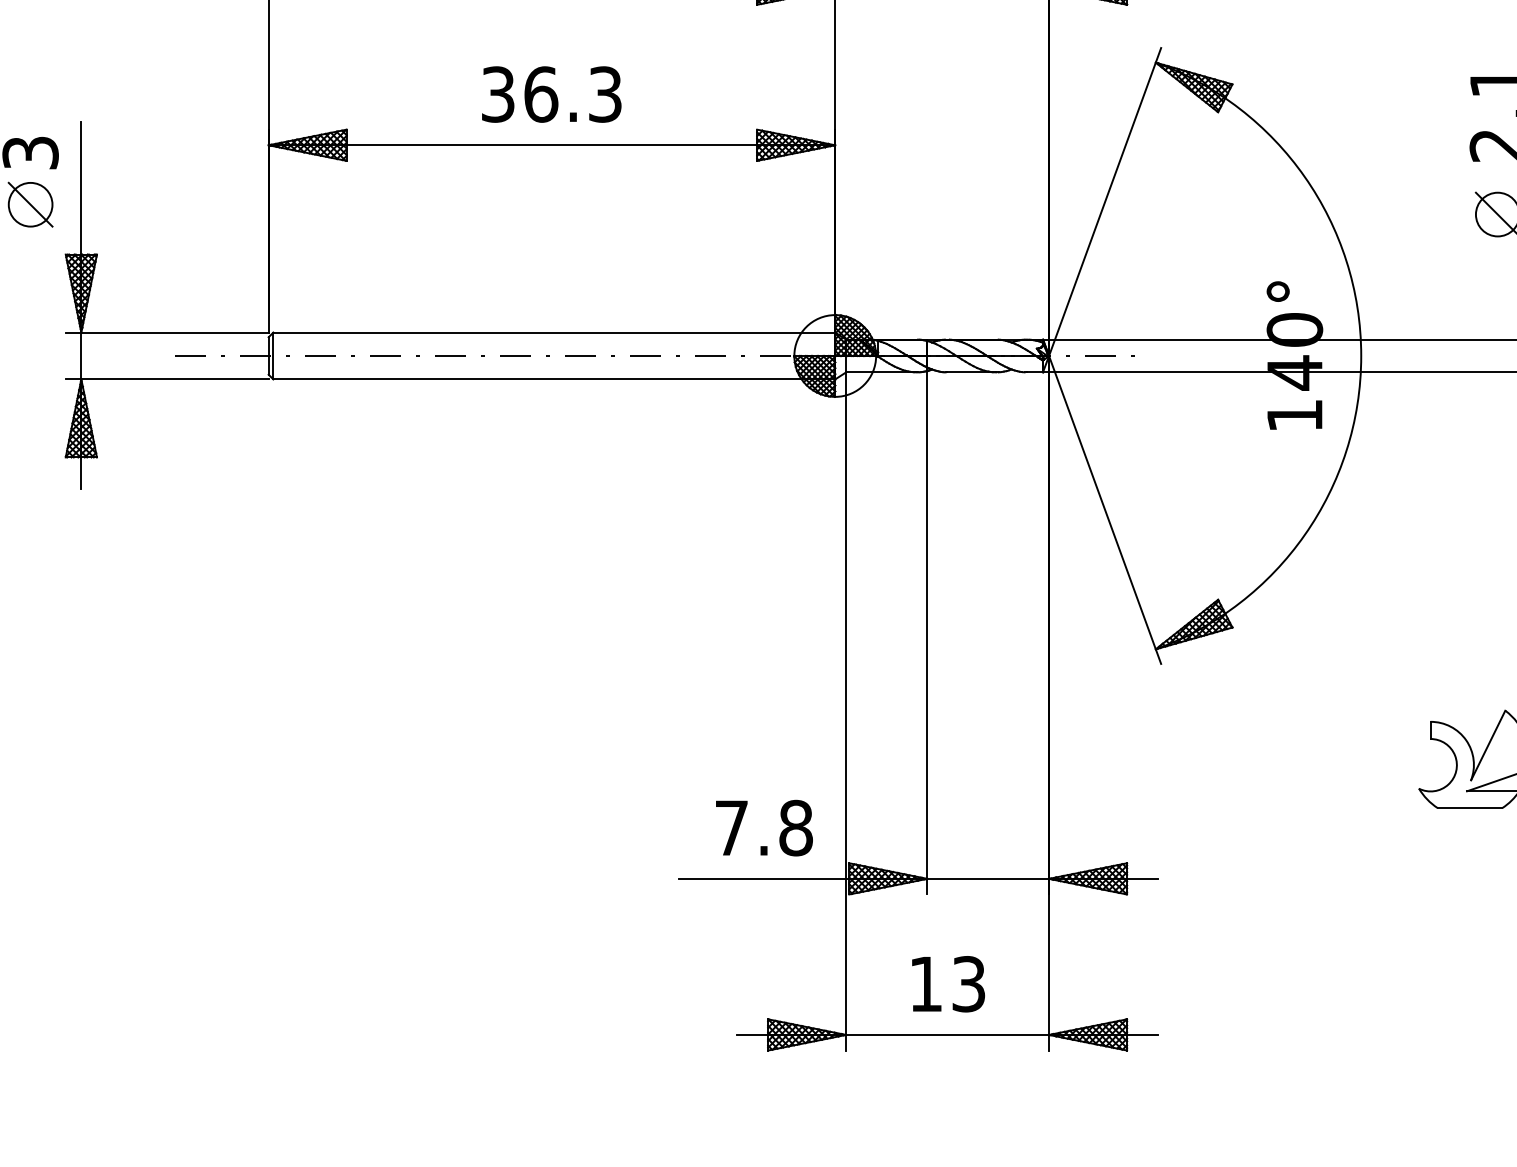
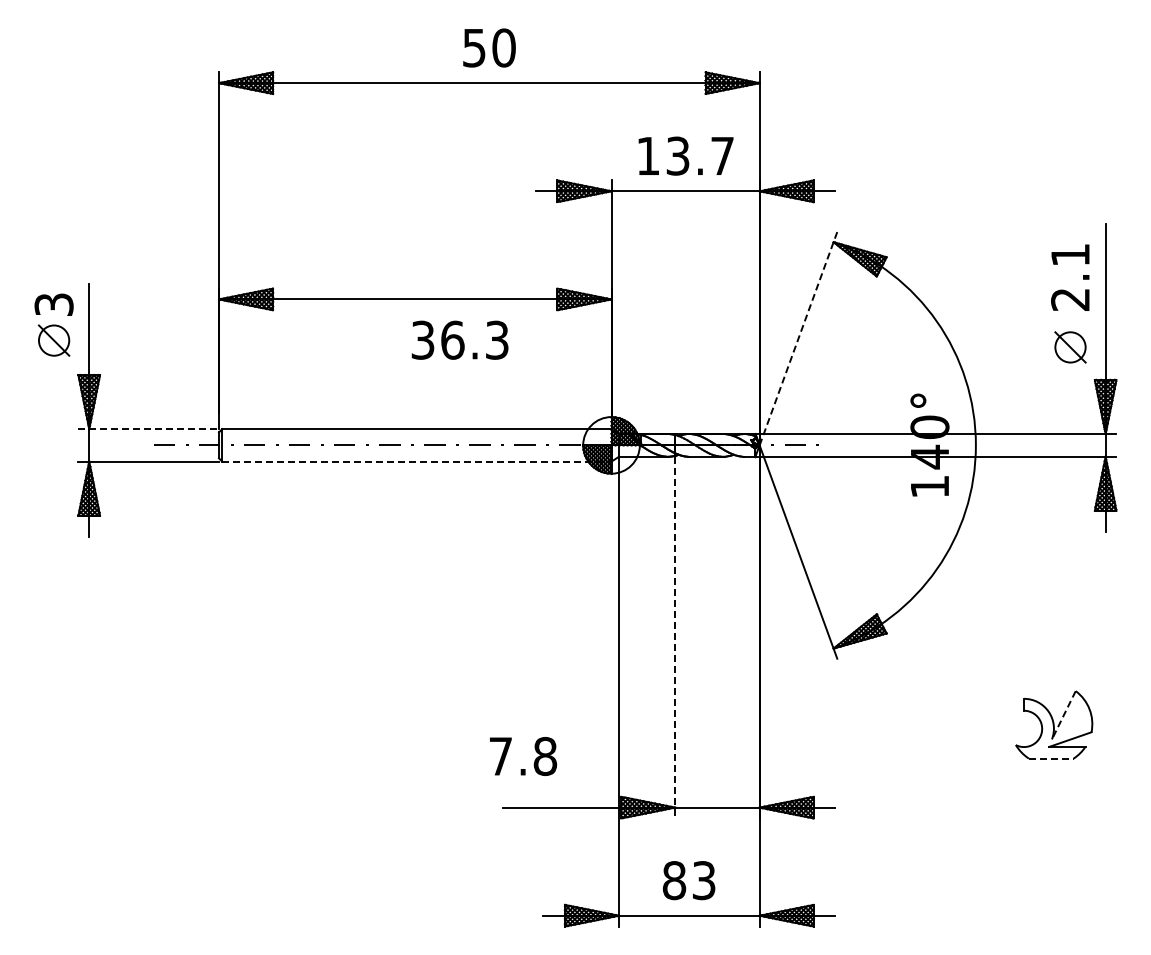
text: (550, 93) -> (459, 339), moved
line: (1105, 201) -> (798, 338), solid -> dashed
line: (168, 333) -> (149, 429), solid -> dashed
line: (553, 379) -> (416, 461), solid -> dashed
line: (927, 633) -> (675, 637), solid -> dashed
line: (1487, 745) -> (1063, 715), solid -> dashed
line: (1470, 807) -> (1051, 758), solid -> dashed
text: (764, 828) -> (523, 756), moved
text: (926, 984) -> (674, 880), 13 -> 83

